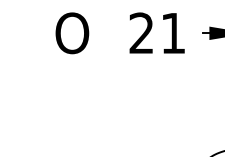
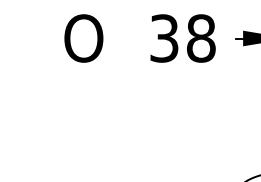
text: (157, 33) -> (182, 38), 21 -> 38

